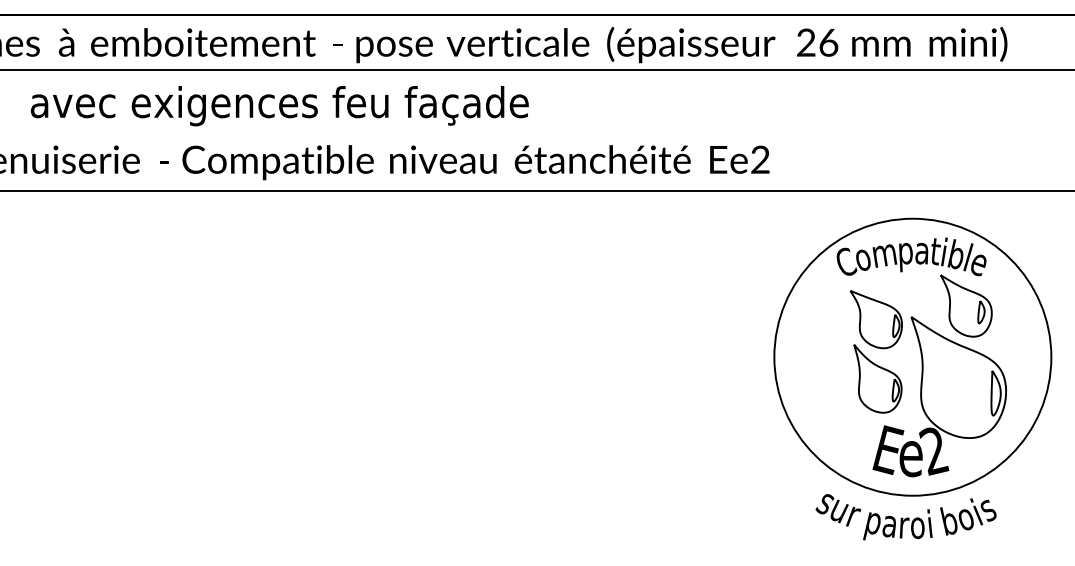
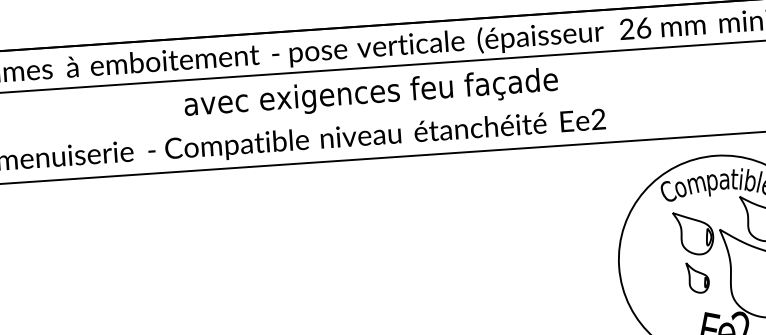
text: (279, 106) -> (370, 94), moved
part: (877, 378) -> (697, 277), size x0.6

